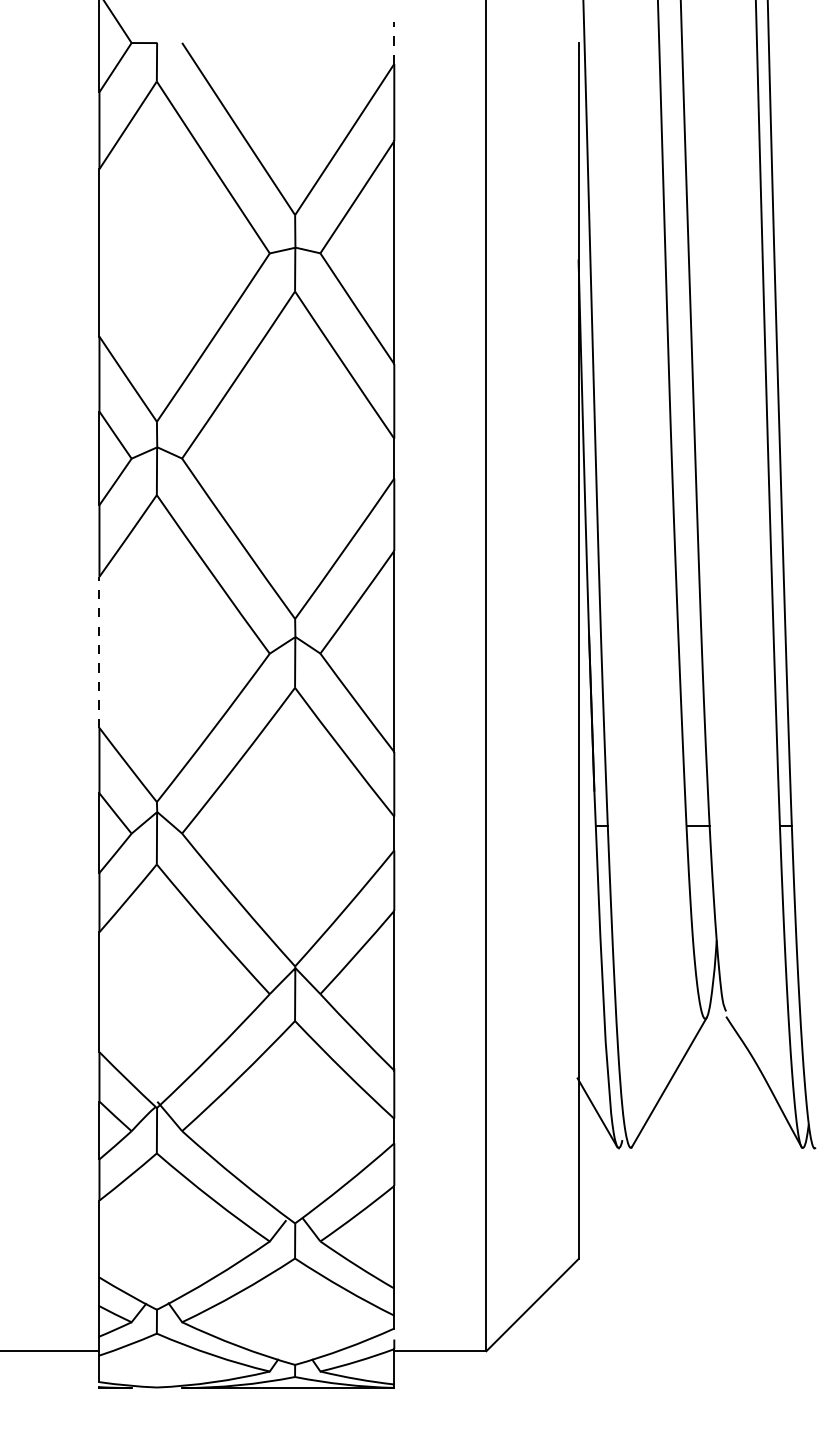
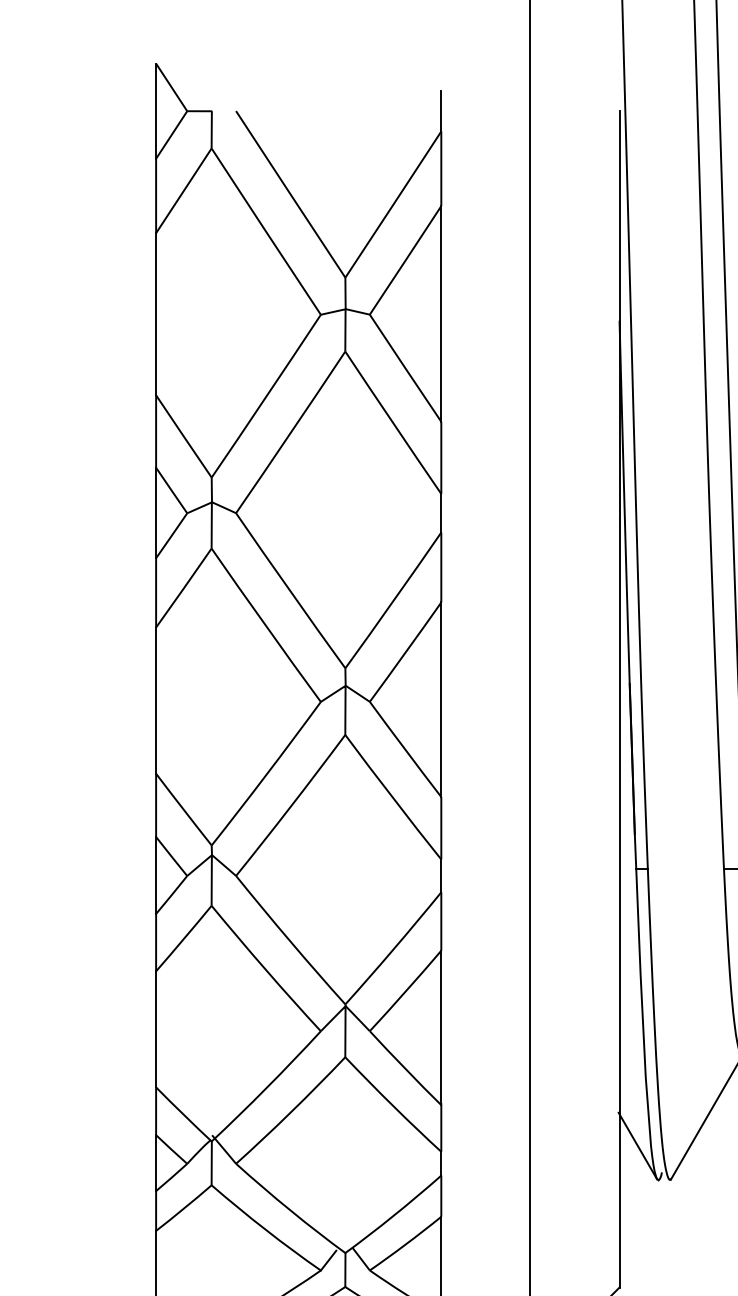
line: (394, 43) -> (441, 111), dashed -> solid
line: (99, 652) -> (156, 700), dashed -> solid

